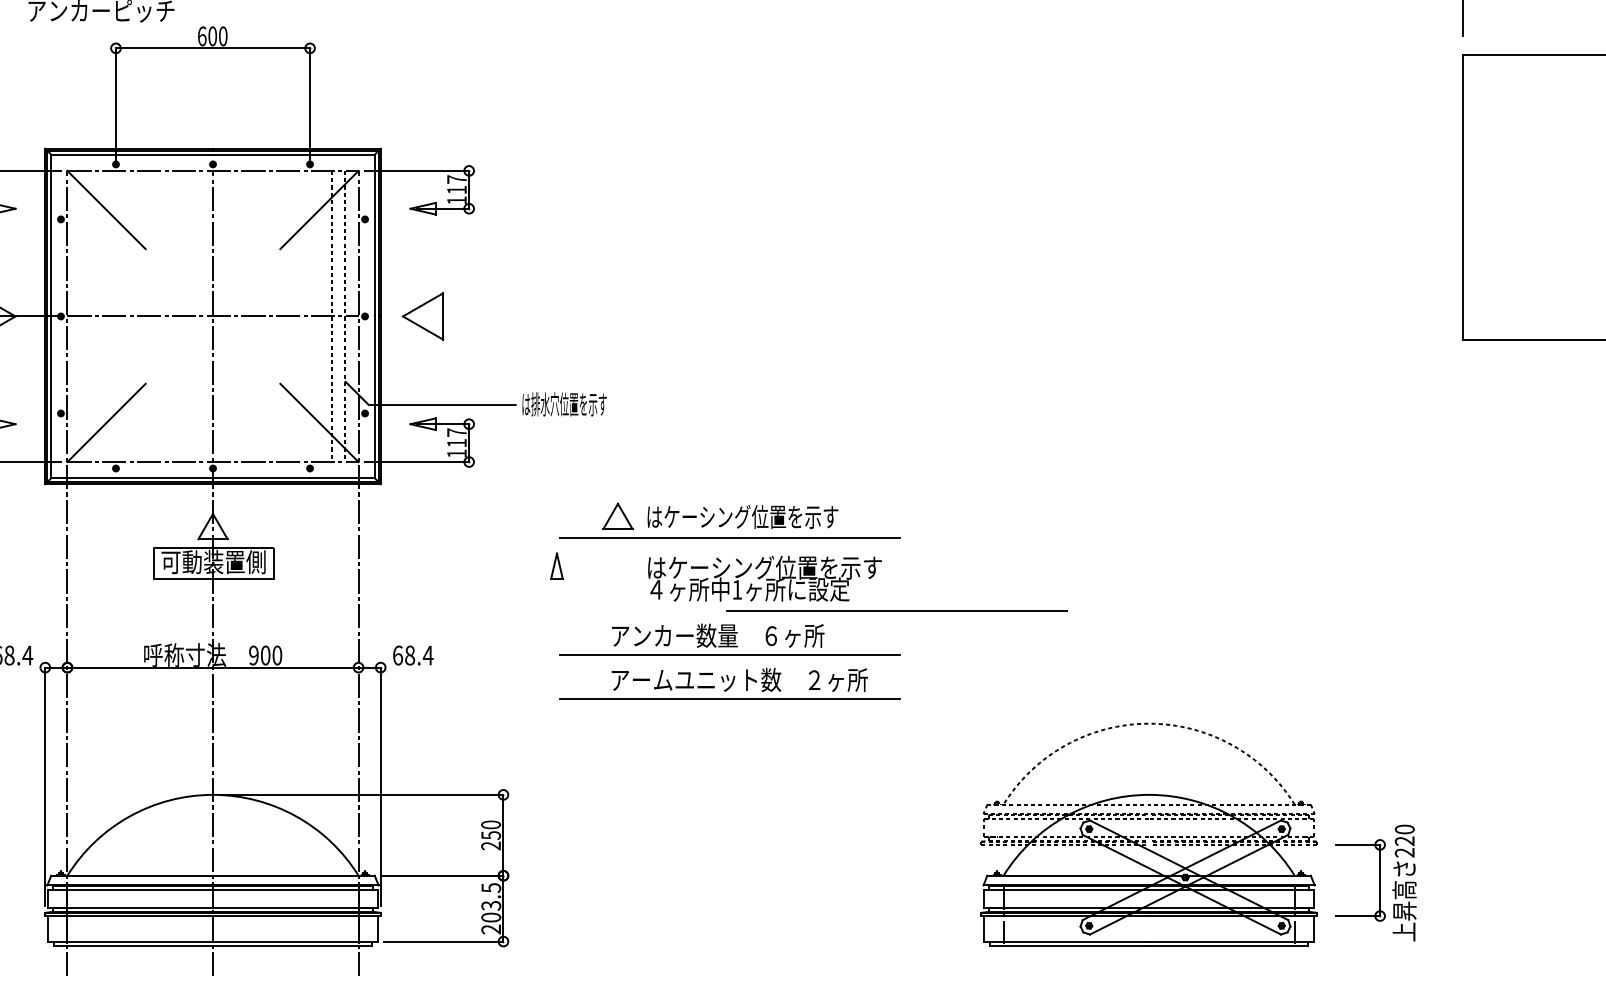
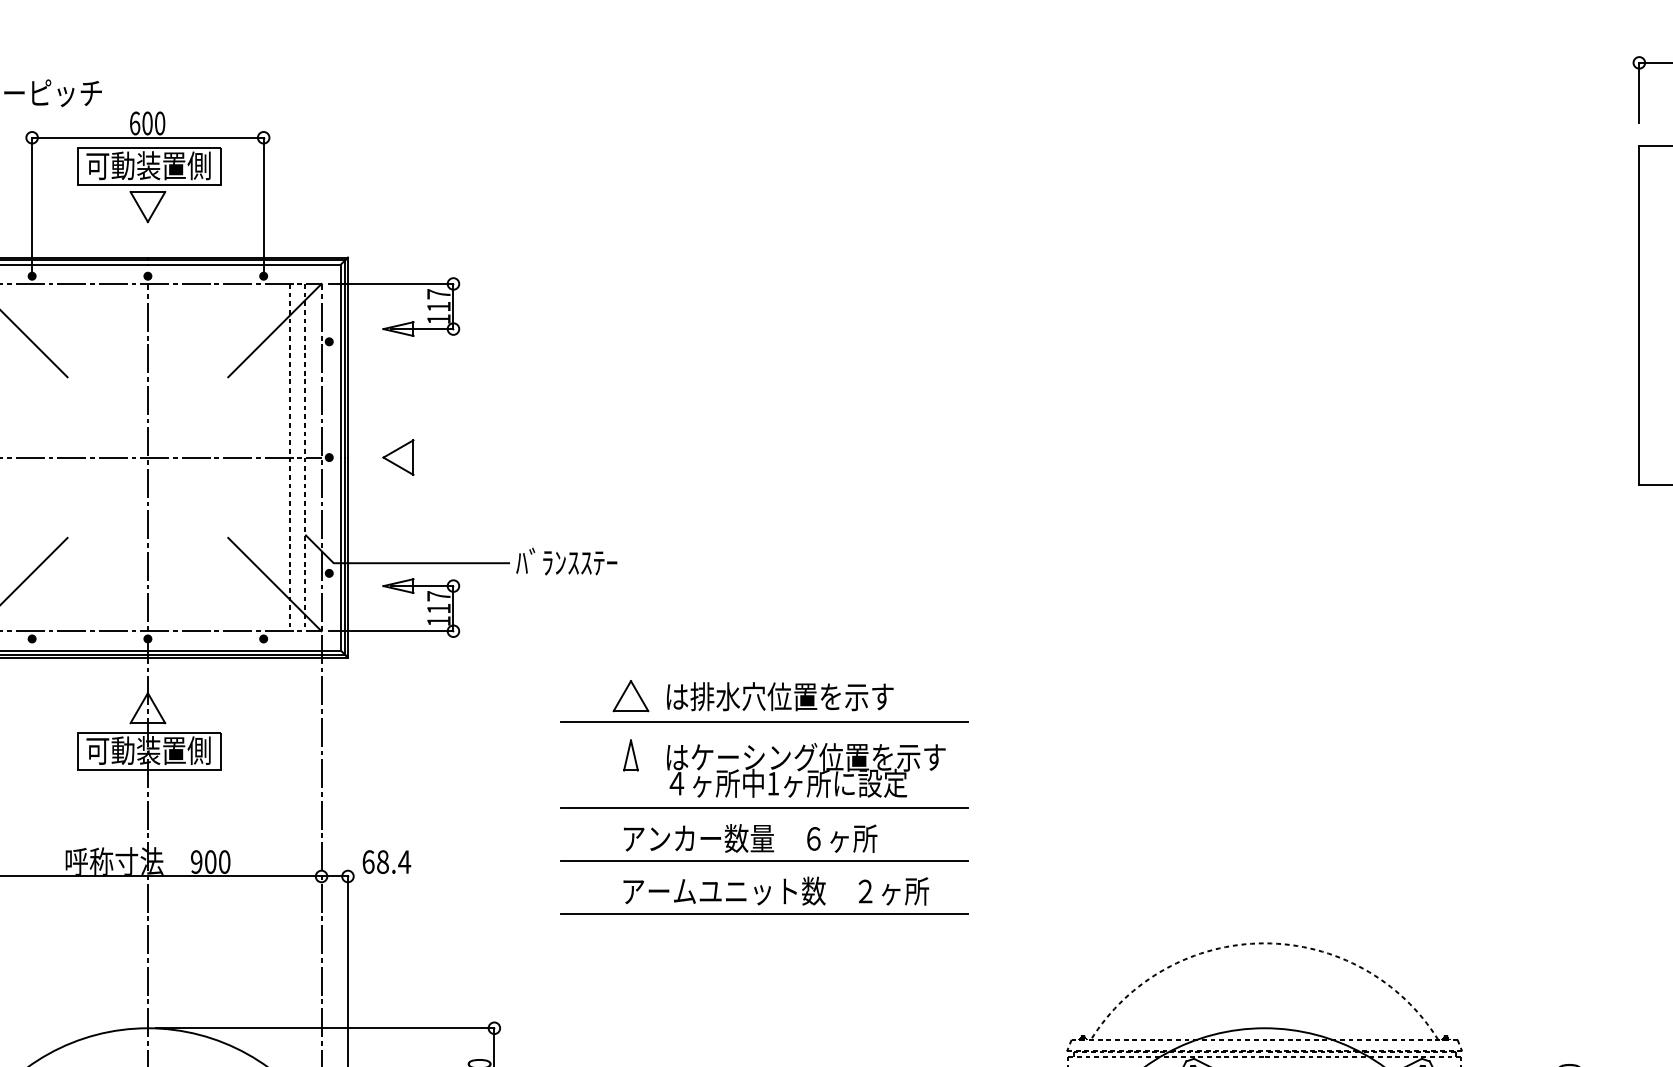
part: (213, 87) -> (148, 184), added
part: (422, 316) -> (397, 457), size x0.62
text: (563, 404) -> (565, 562), は排水穴位置を示す -> ﾊﾞﾗﾝｽｽﾃｰ
text: (742, 516) -> (779, 696), はケーシング位置を示す -> は排水穴位置を示す
part: (556, 565) -> (630, 754), moved
line: (896, 610) -> (764, 808), moved

